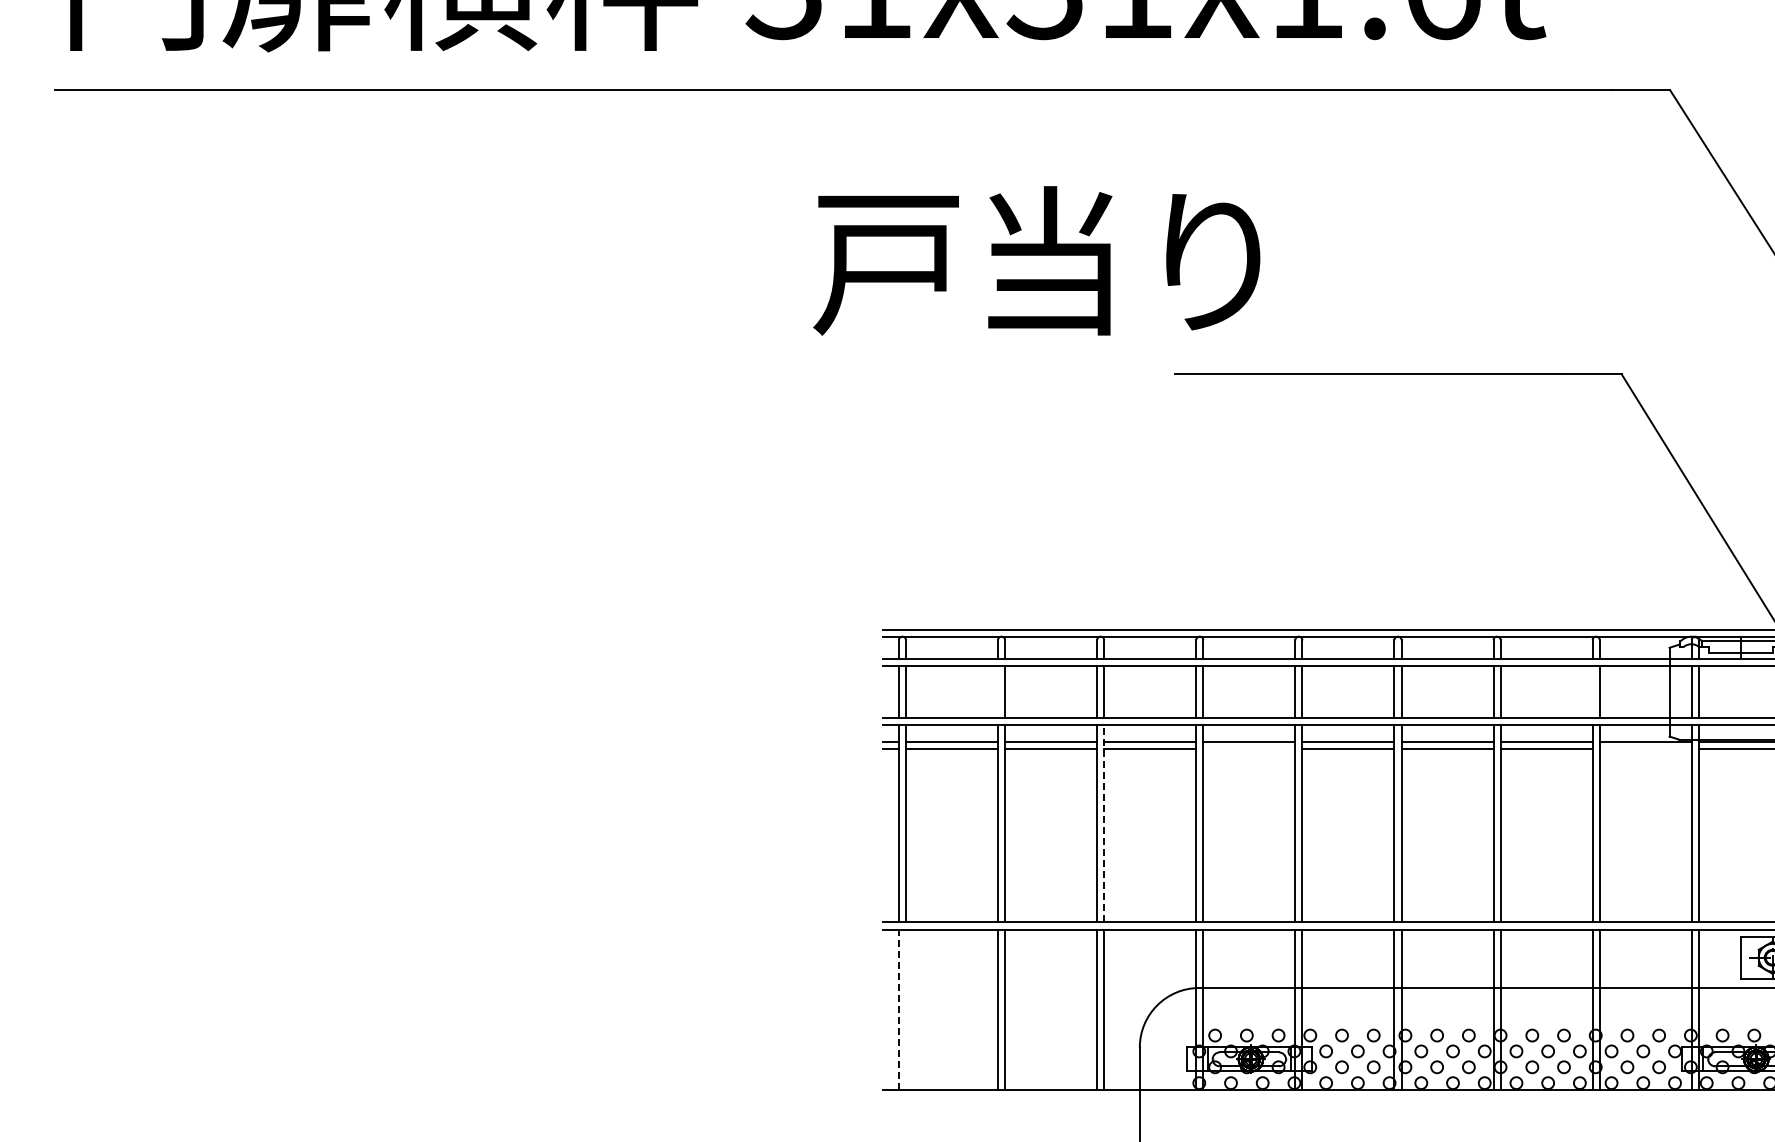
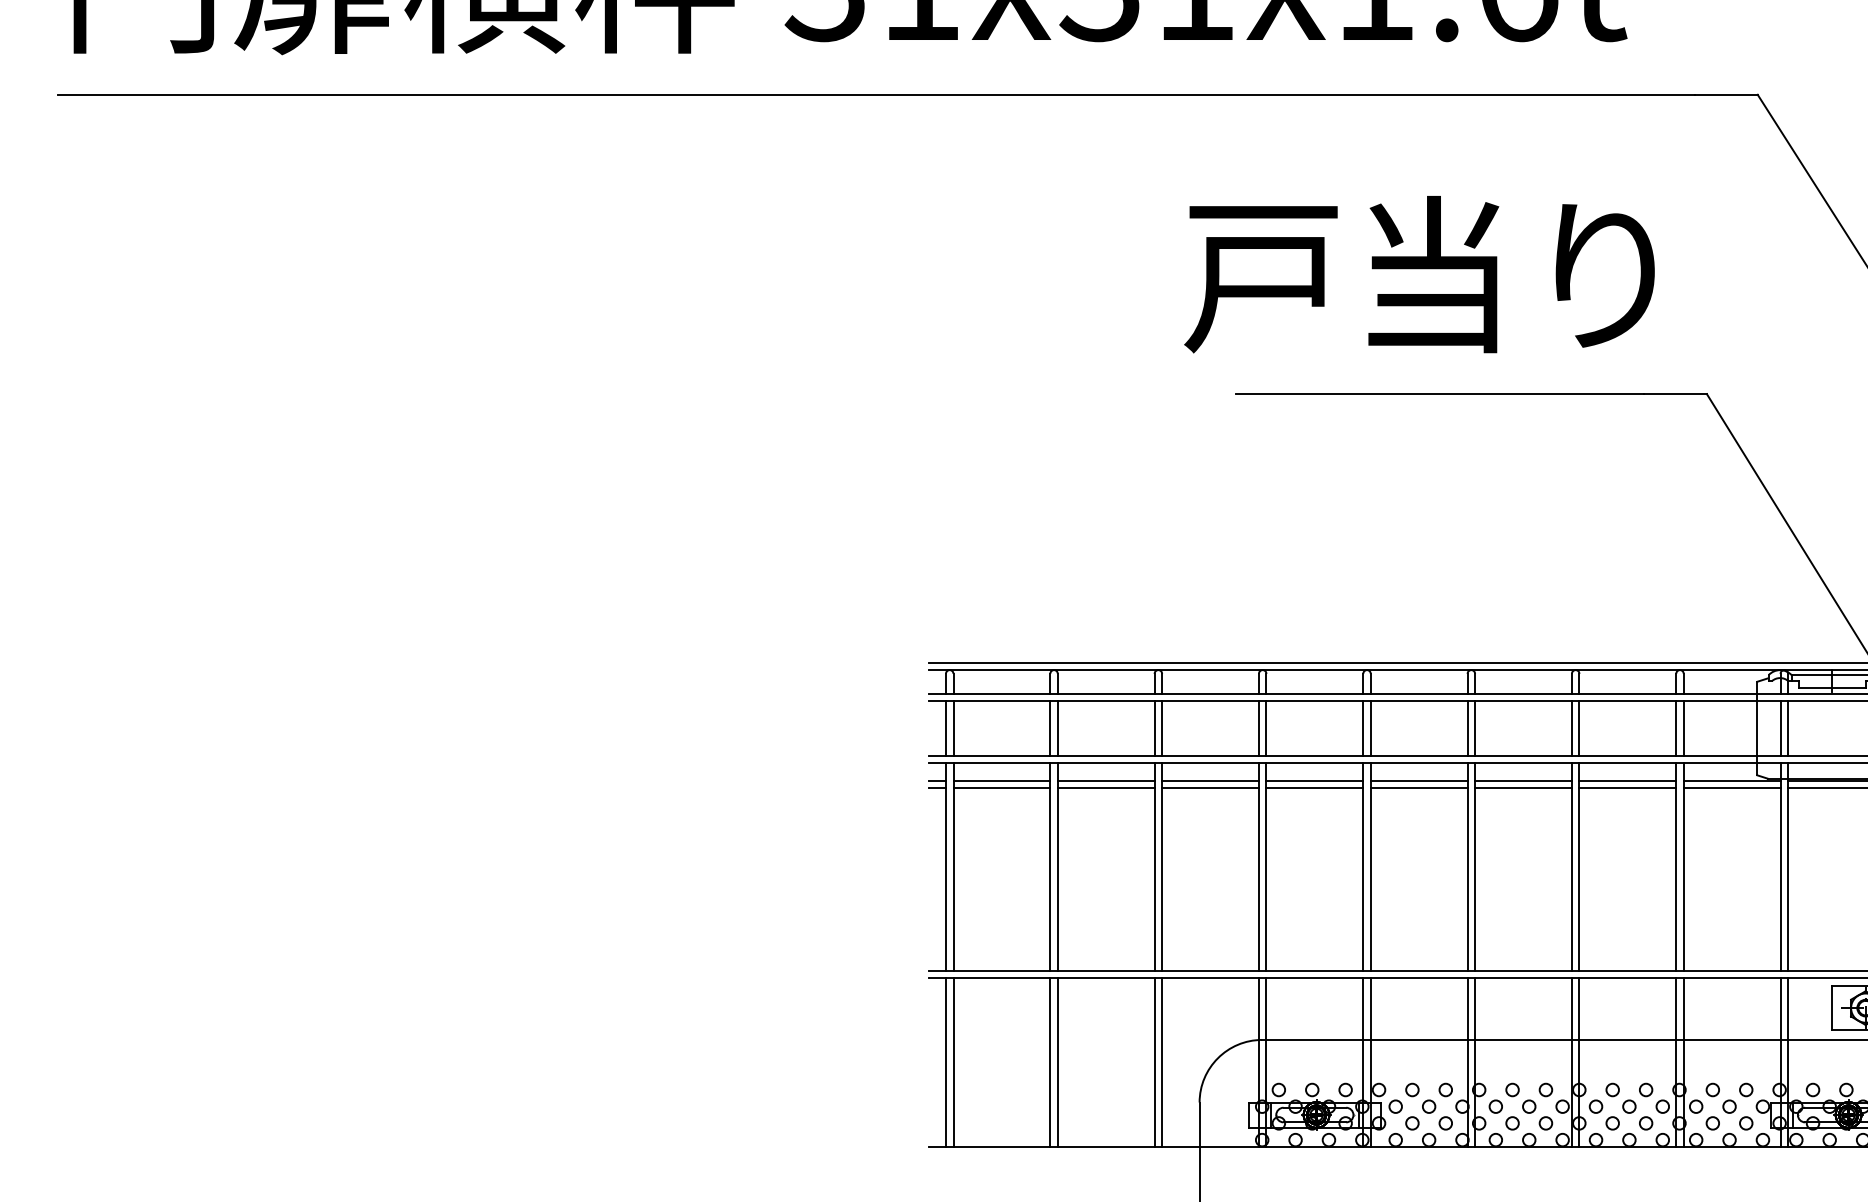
text: (1036, 260) -> (1419, 274), moved
line: (997, 692) -> (1049, 728), added
line: (1592, 692) -> (1676, 728), added
line: (1249, 748) -> (1315, 787), added
line: (1645, 748) -> (1731, 787), added
line: (1104, 823) -> (1162, 866), dashed -> solid
line: (898, 1009) -> (945, 1062), dashed -> solid
line: (906, 1009) -> (953, 1062), added

